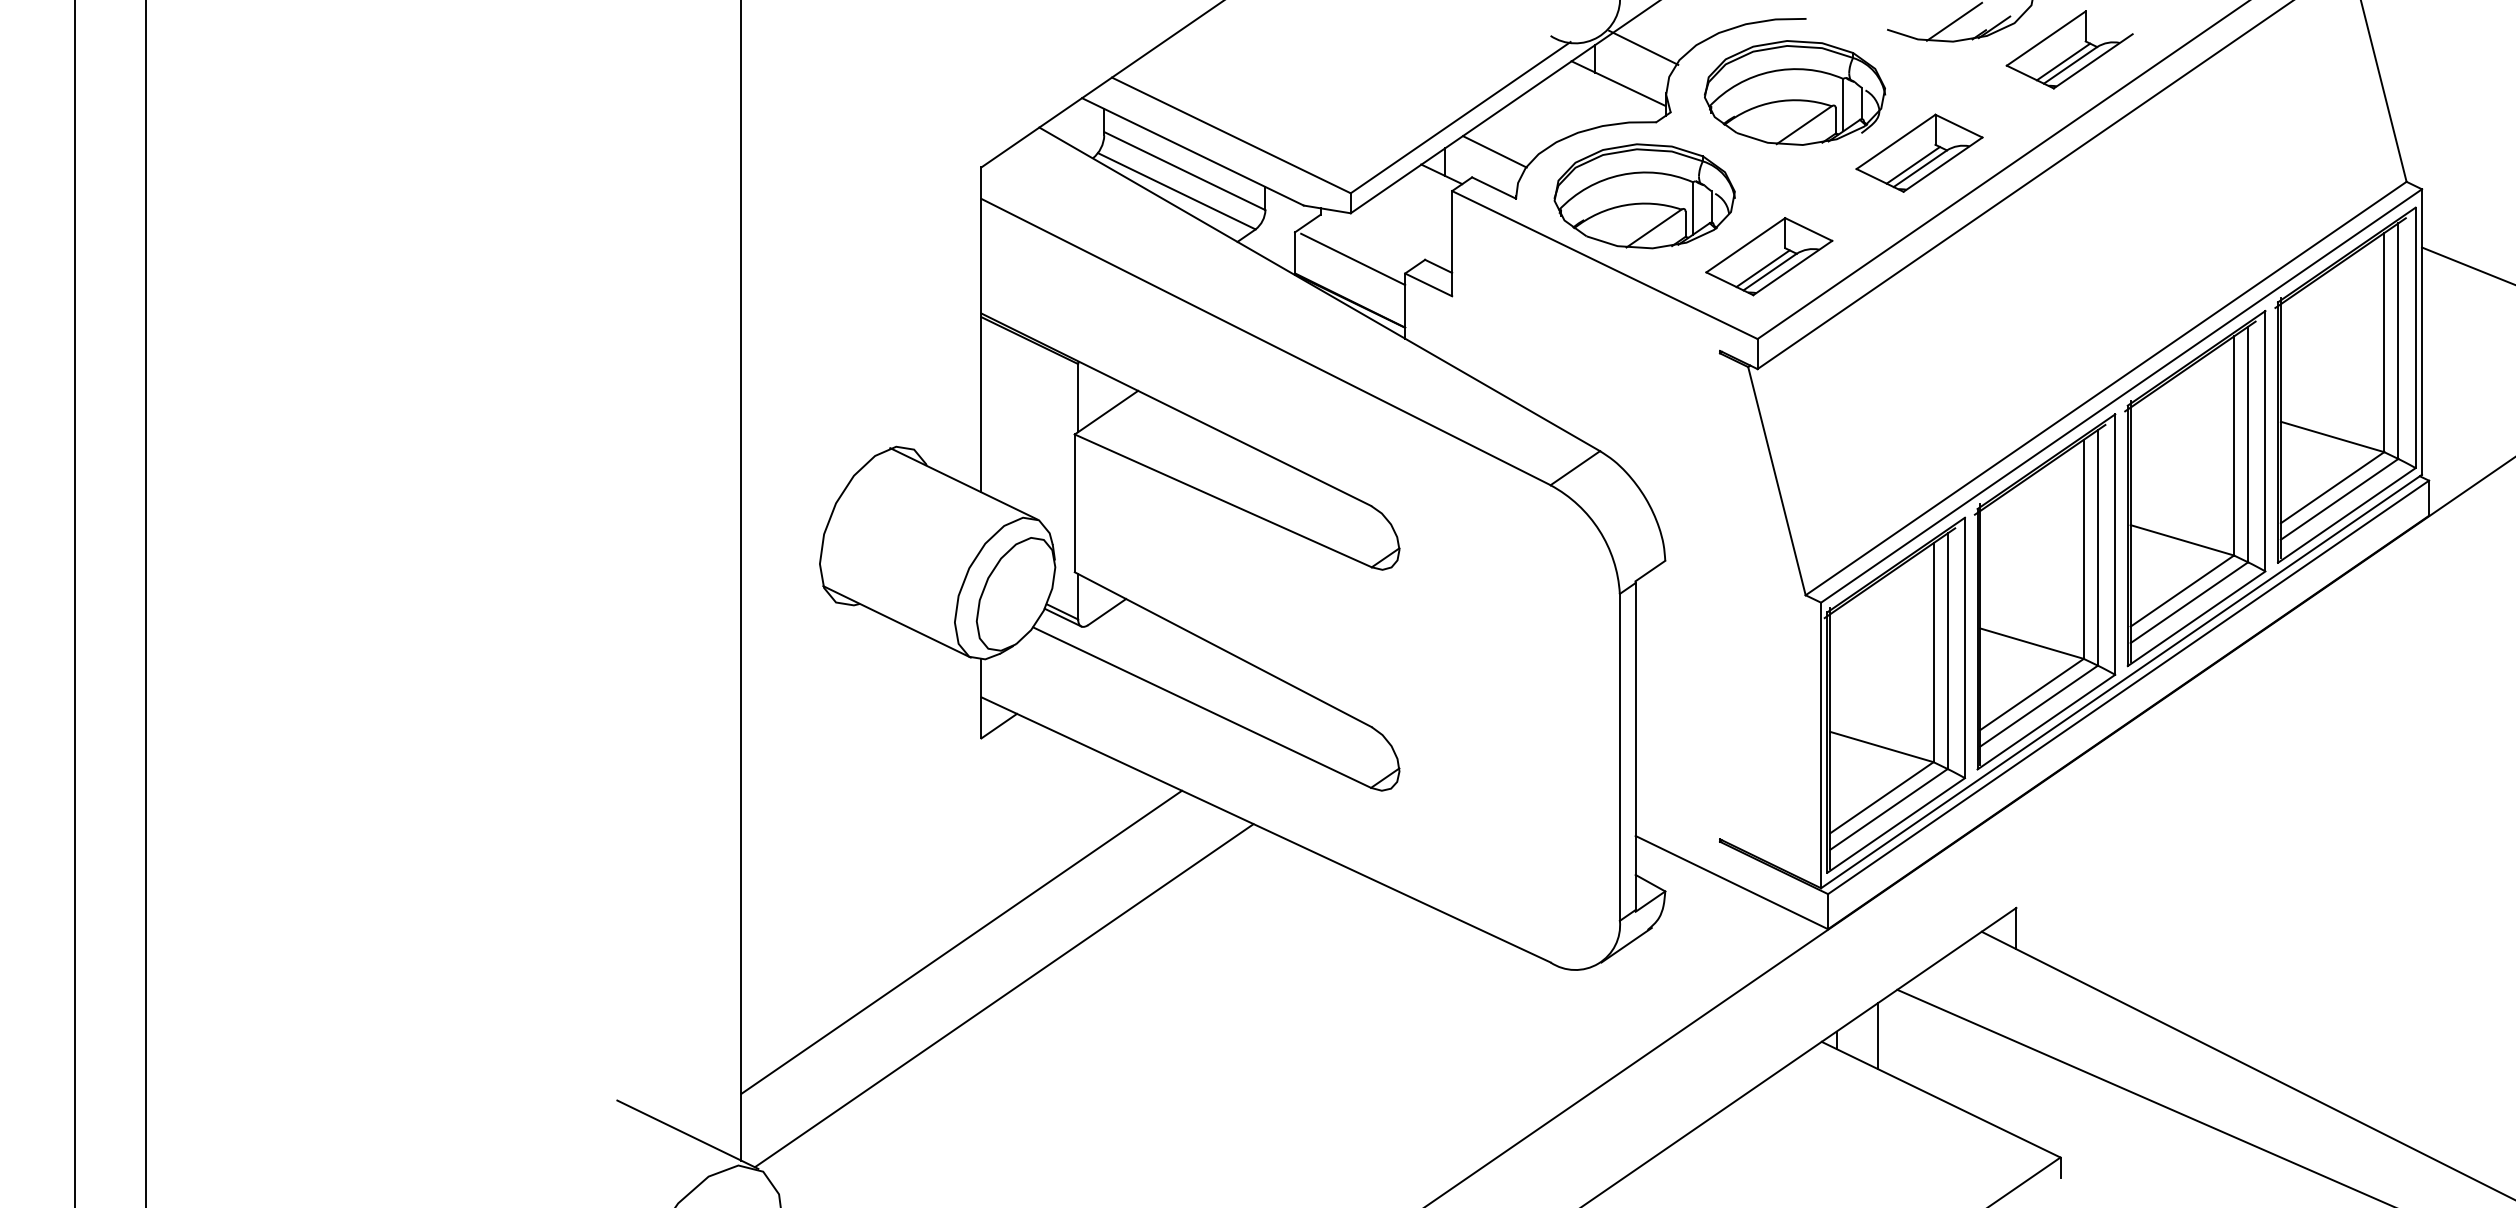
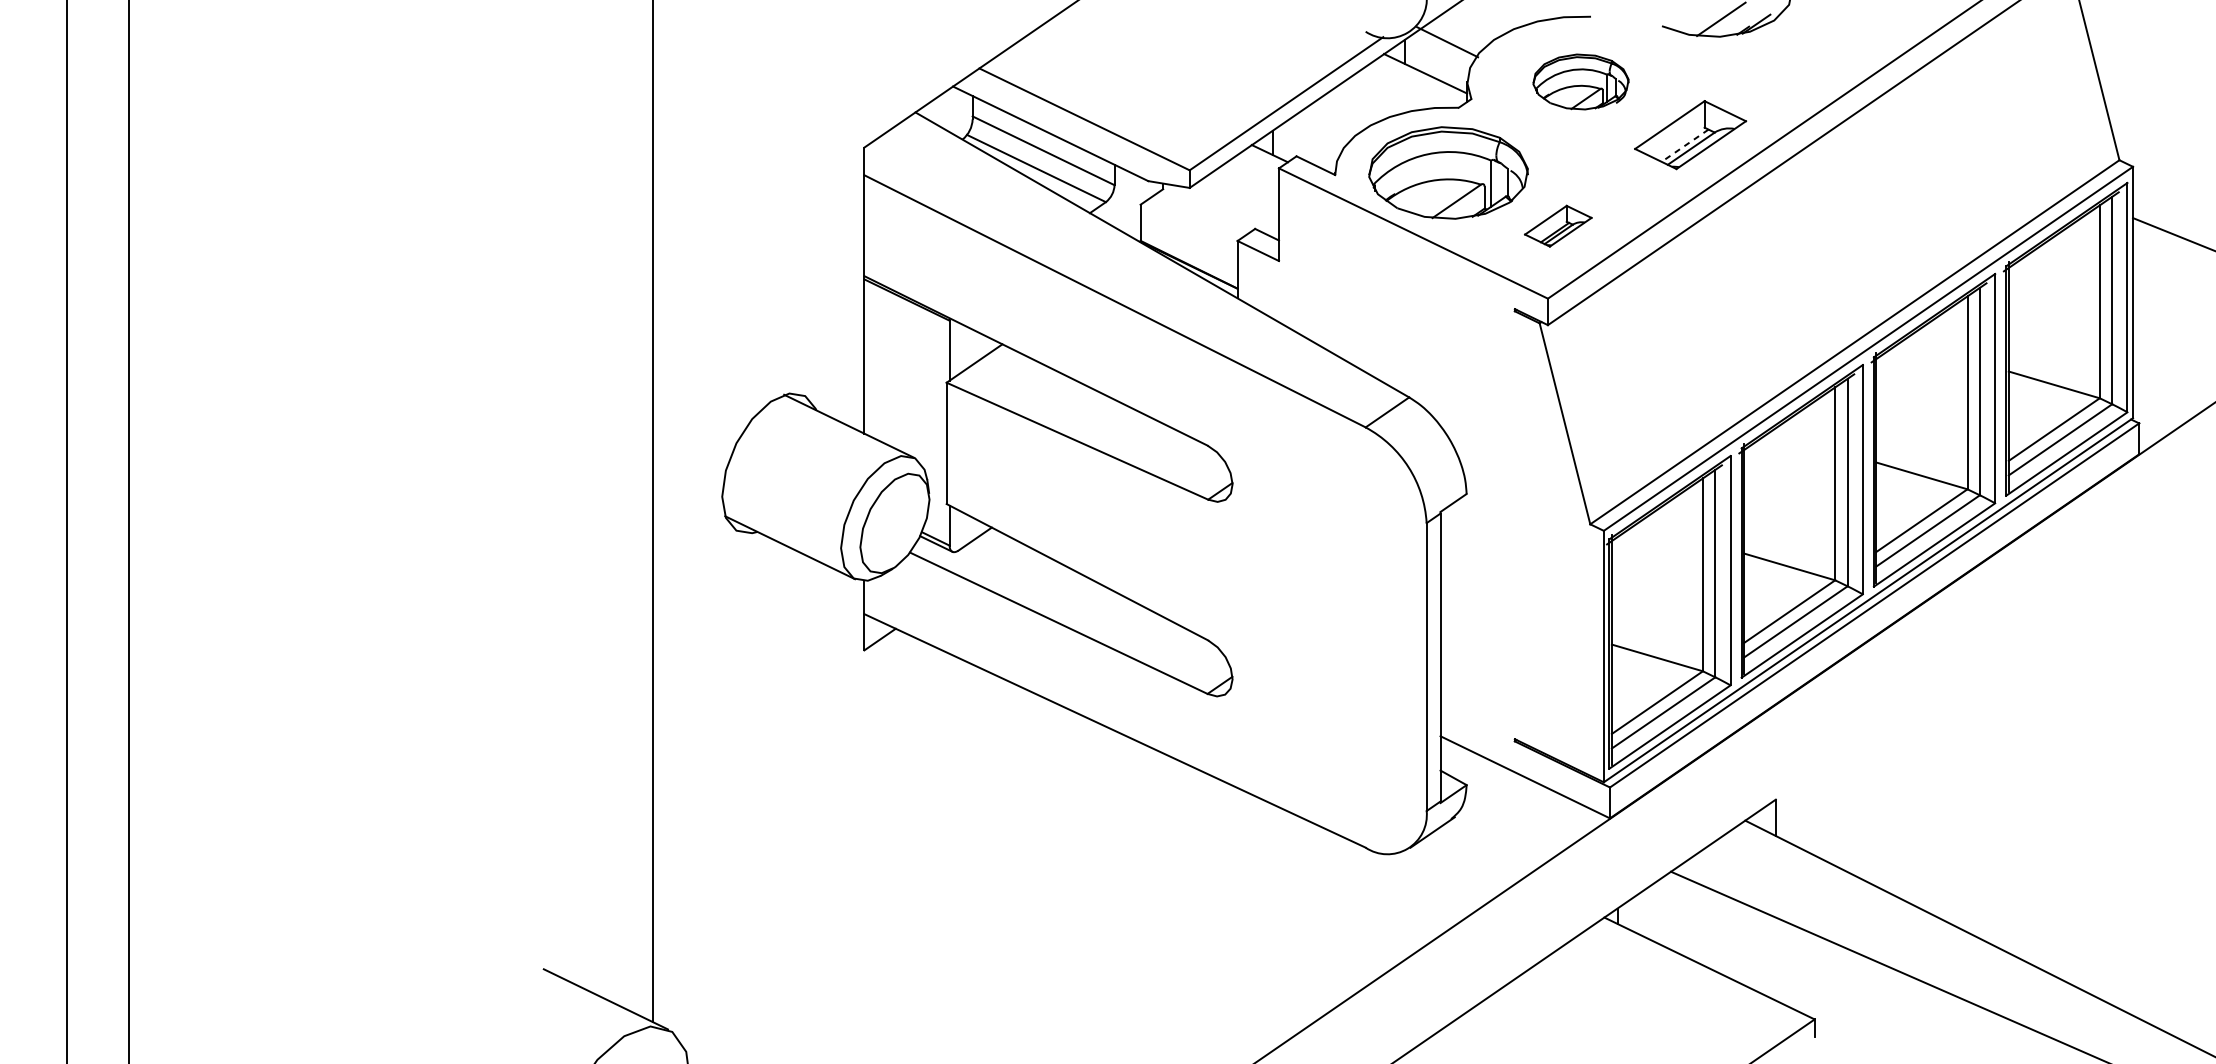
part: (2069, 49) -> (1822, 43), removed
part: (1795, 92) -> (1581, 81), size x0.6
line: (1494, 151) -> (1316, 133), removed
line: (1912, 165) -> (1684, 145), solid -> dashed
part: (1769, 256) -> (1558, 225), size x0.6
line: (1353, 259) -> (1192, 228), removed
line: (961, 941) -> (846, 829), removed
line: (1003, 995) -> (883, 876), removed
line: (1878, 1036) -> (1654, 912), removed

